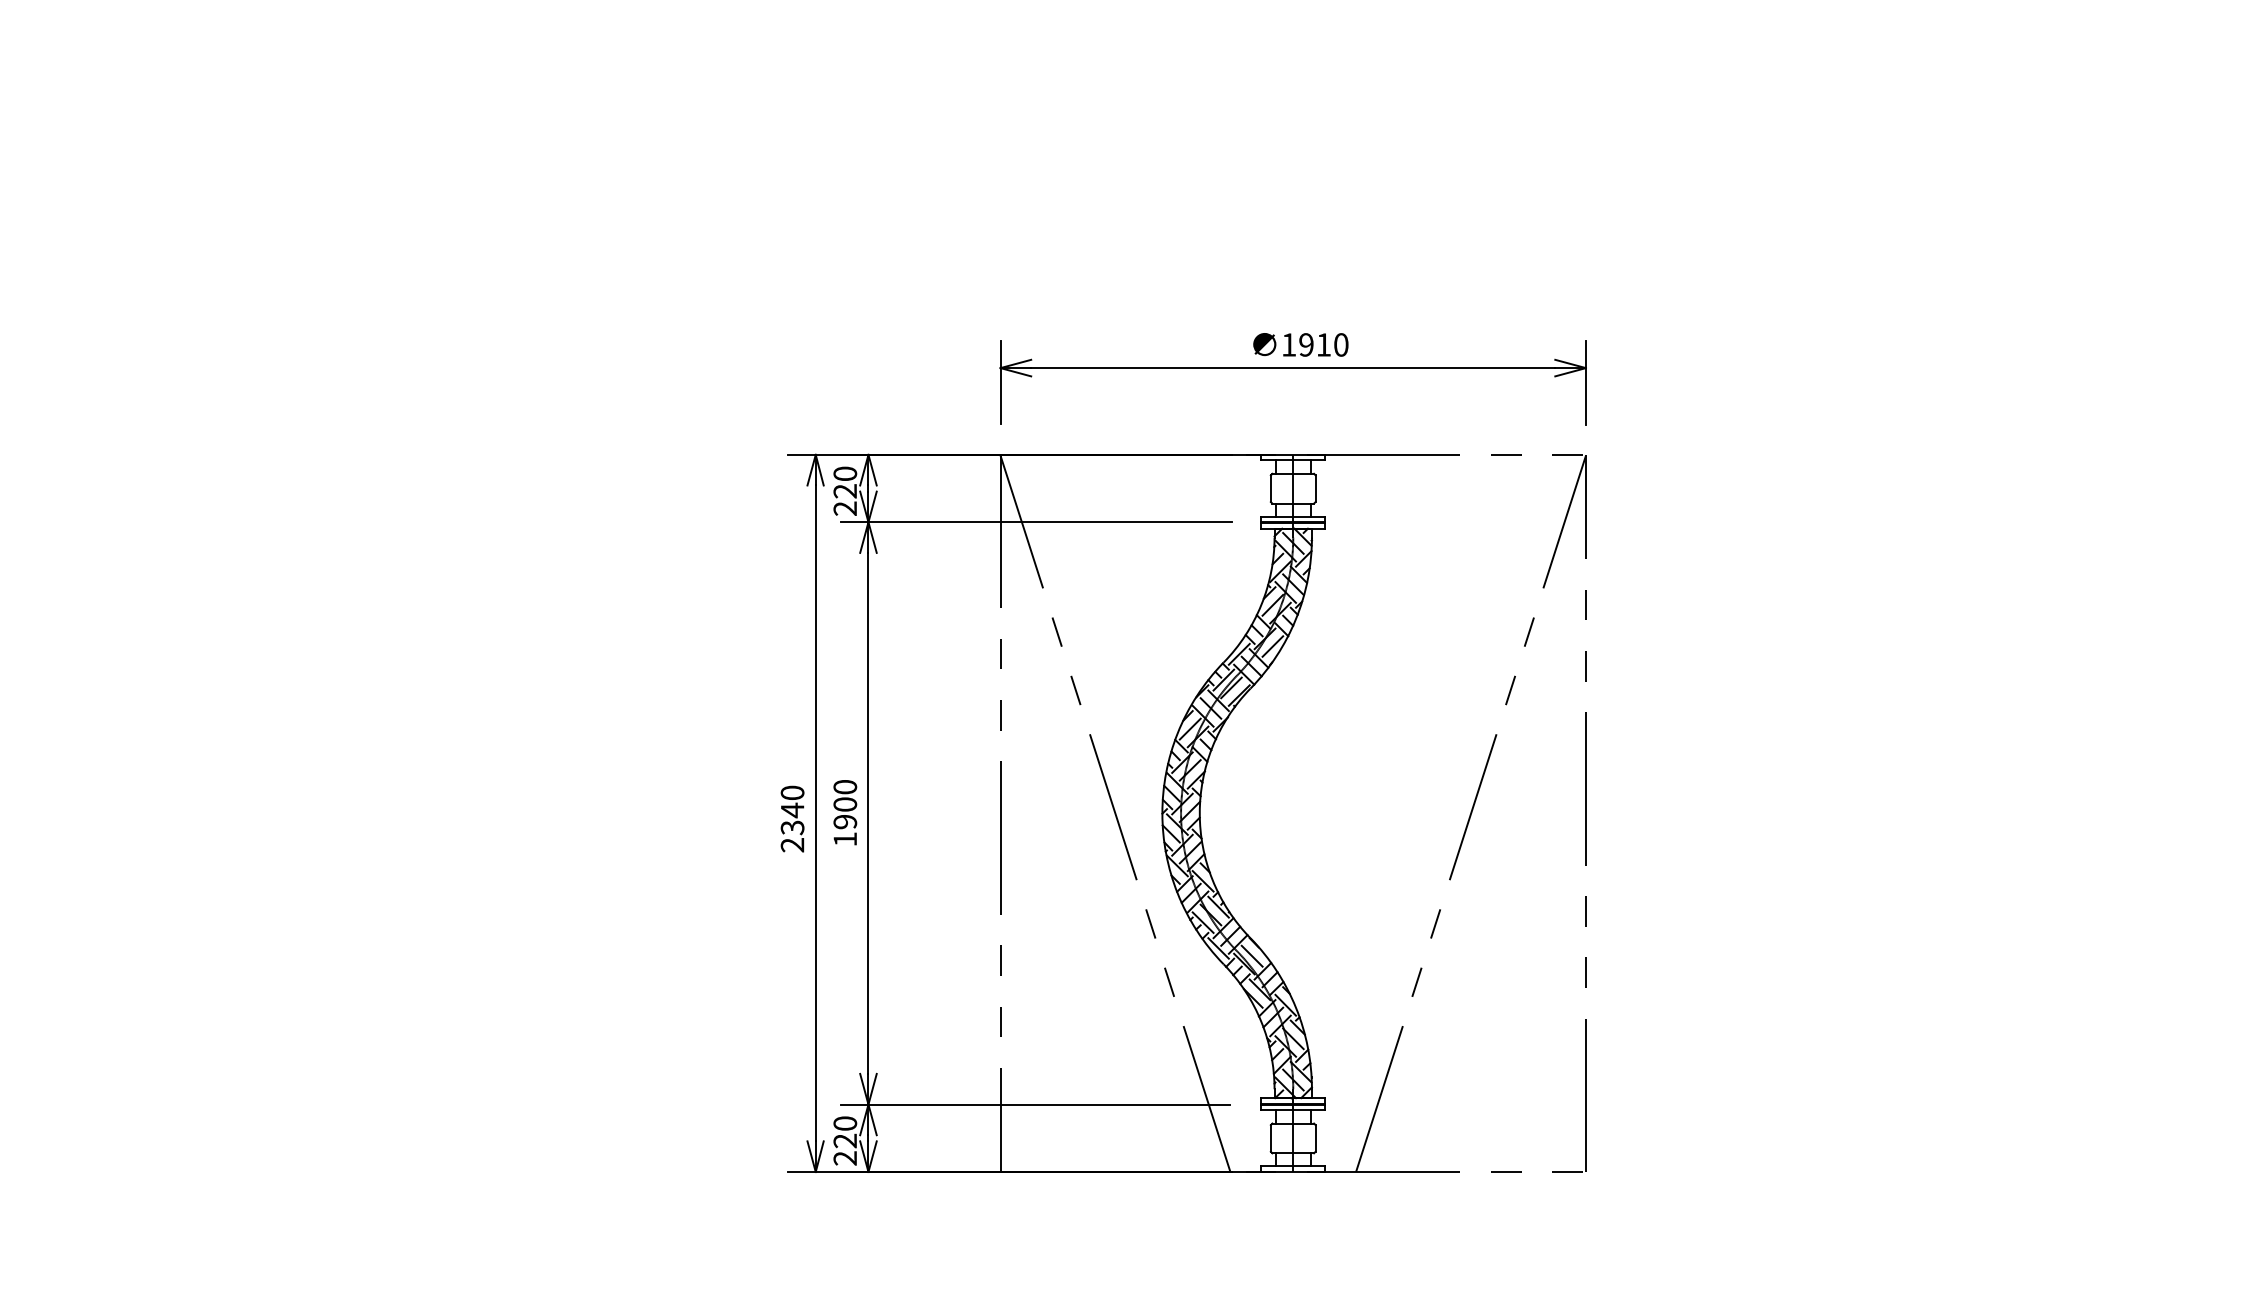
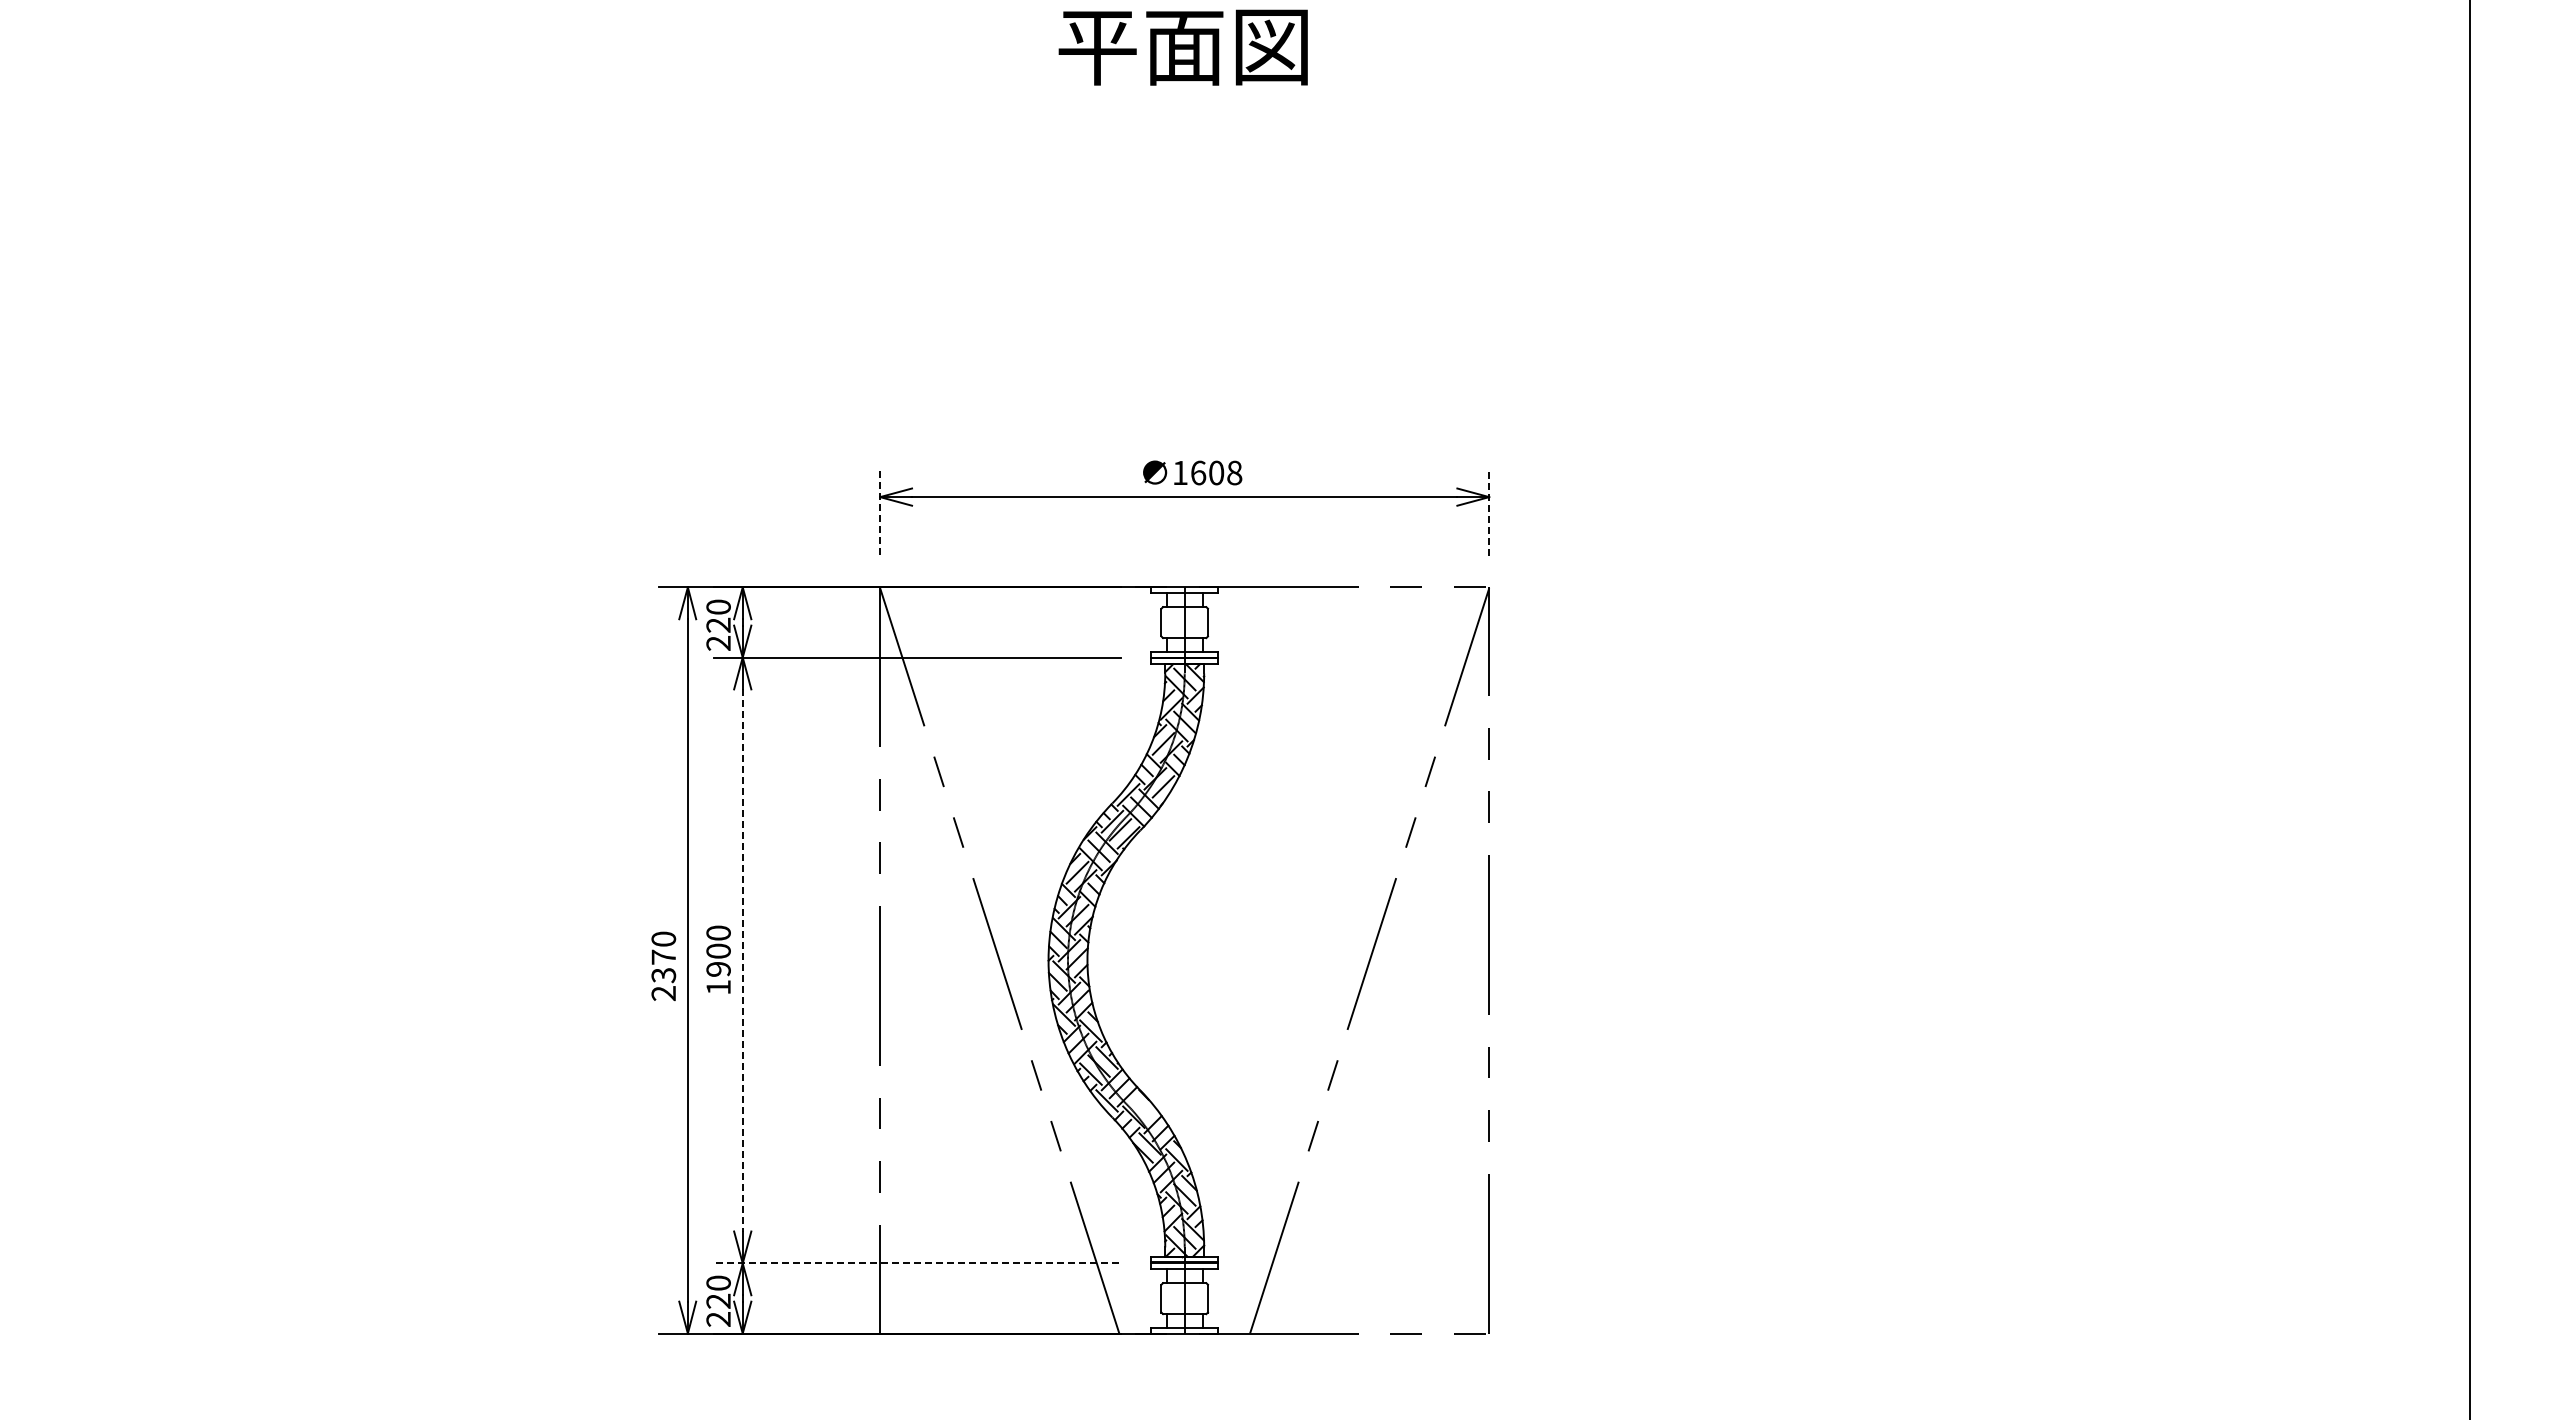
text: (1323, 344) -> (1216, 472), 1910 -> 1608
line: (1000, 381) -> (880, 511), solid -> dashed
line: (1586, 381) -> (1489, 511), solid -> dashed
text: (792, 810) -> (663, 957), 2340 -> 2370
line: (868, 813) -> (742, 960), solid -> dashed
line: (1251, 955) -> (1141, 1108), removed
line: (1035, 1104) -> (916, 1263), solid -> dashed

